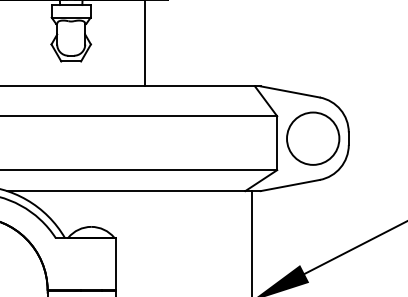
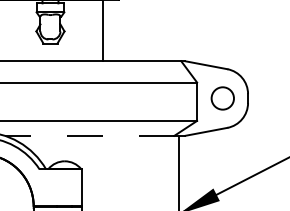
circle: (313, 138) -> (222, 98), size x0.6
line: (125, 191) -> (89, 136), solid -> dashed

